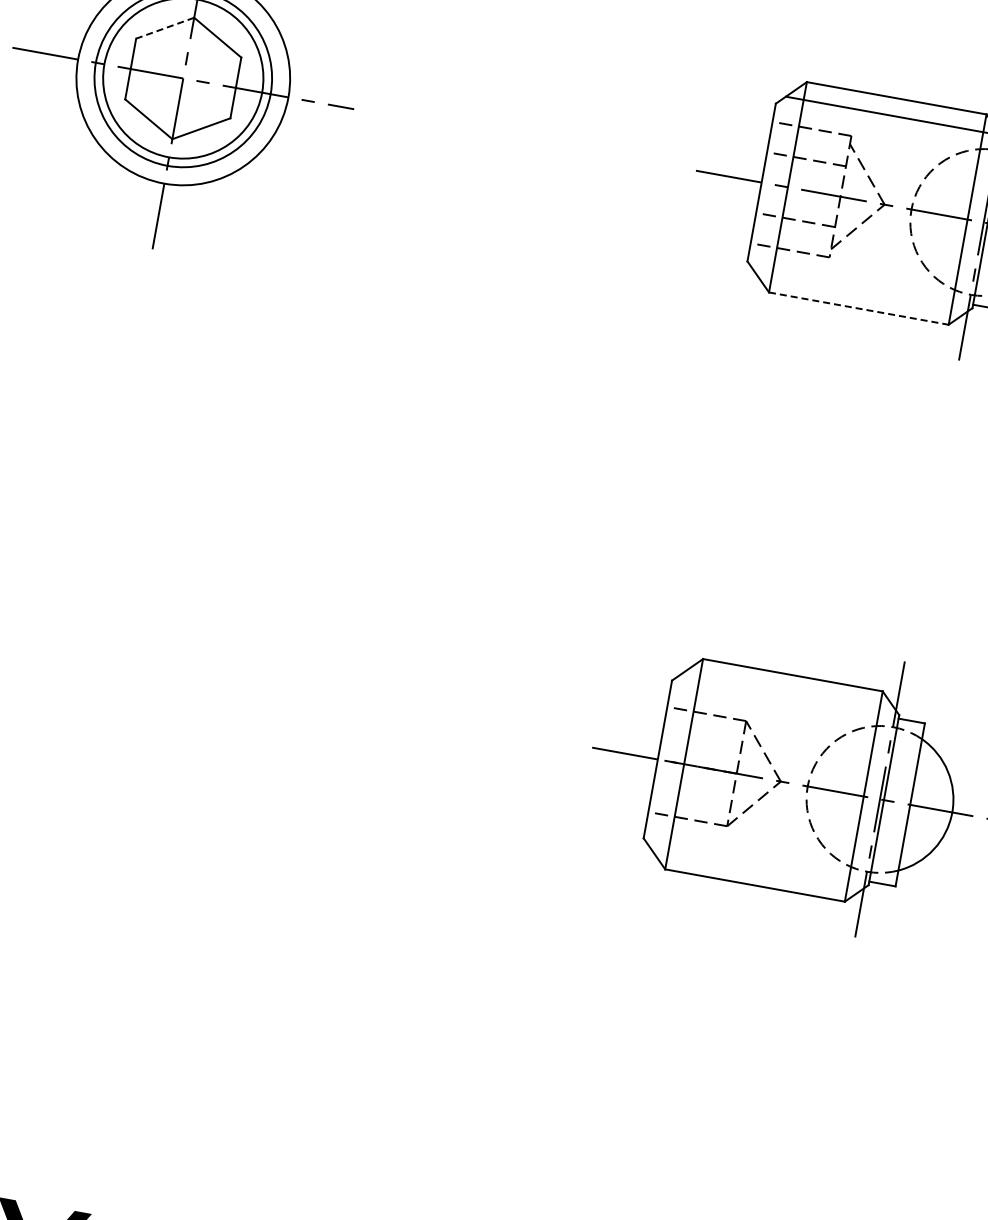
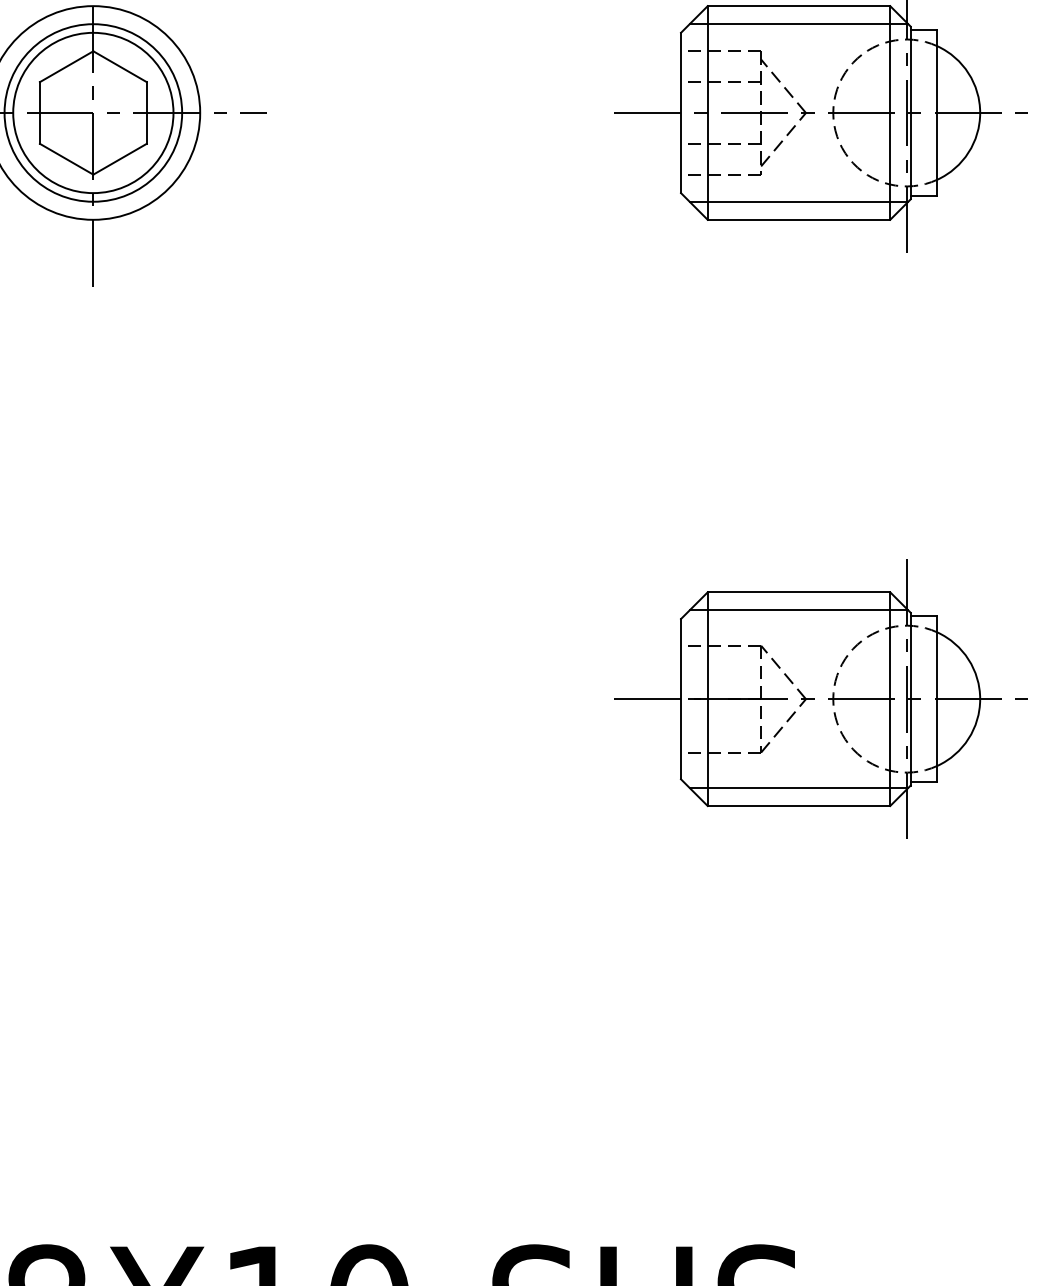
line: (165, 27) -> (66, 66), dashed -> solid
line: (861, 290) -> (798, 201), added
line: (859, 308) -> (799, 219), dashed -> solid
line: (789, 693) -> (798, 610), added
line: (757, 867) -> (798, 787), added

